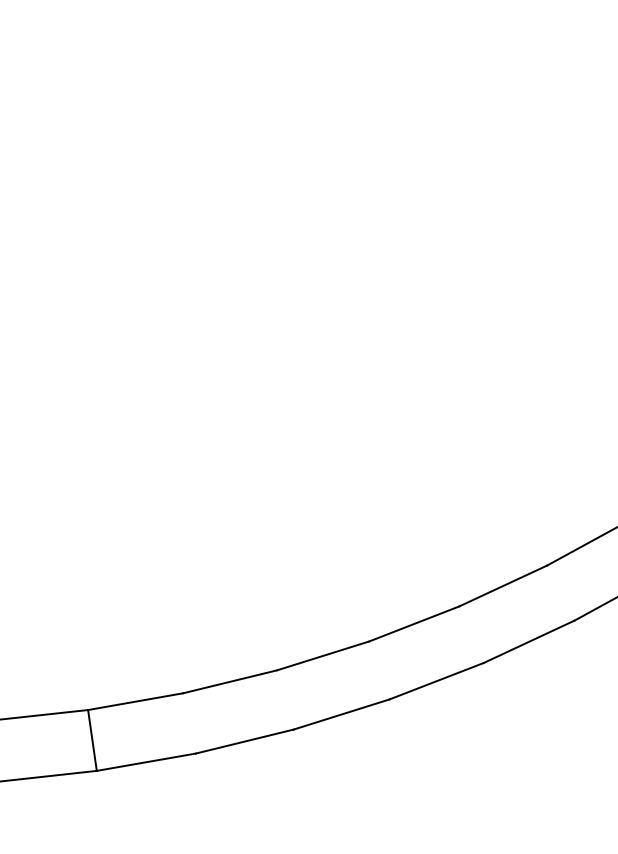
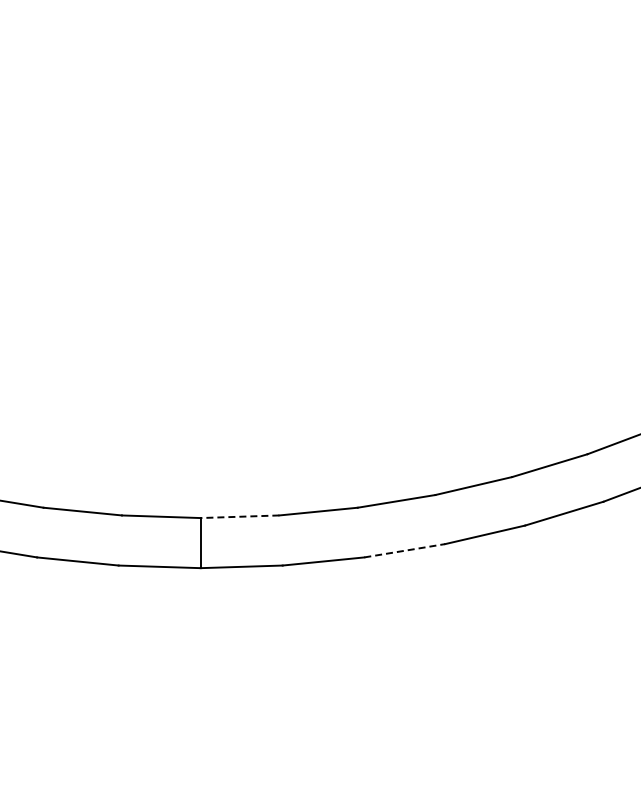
line: (134, 701) -> (239, 516), solid -> dashed
line: (341, 714) -> (404, 550), solid -> dashed

